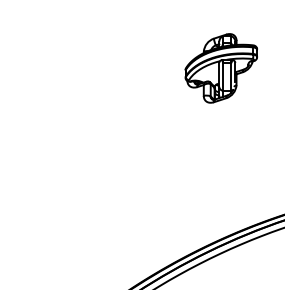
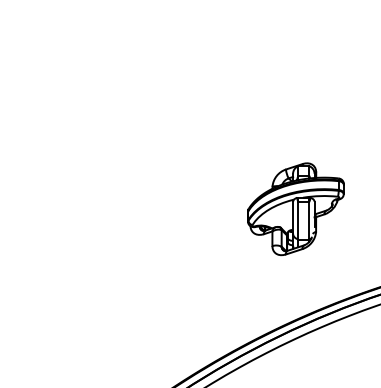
part: (220, 68) -> (294, 209), moved

